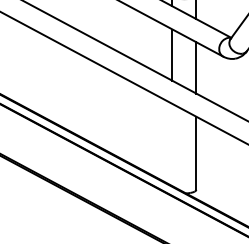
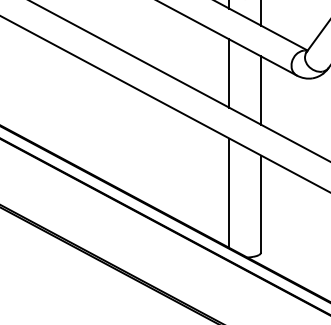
line: (172, 144) -> (229, 192), added

